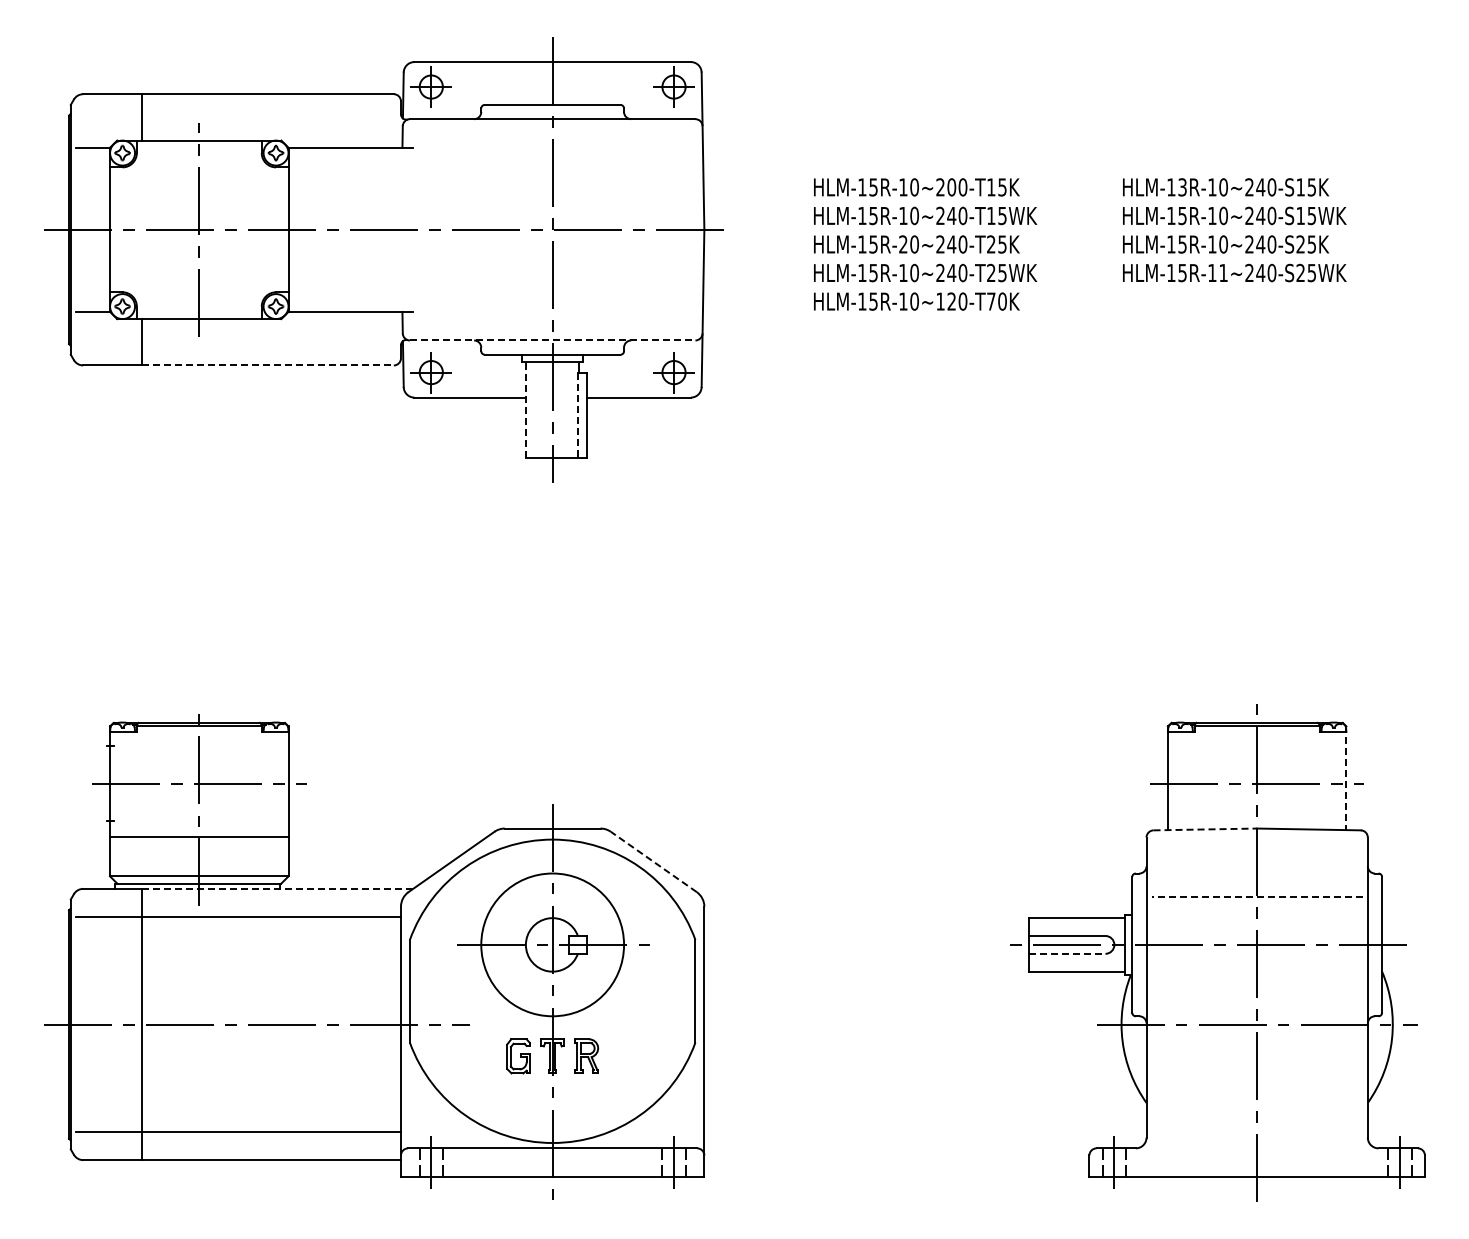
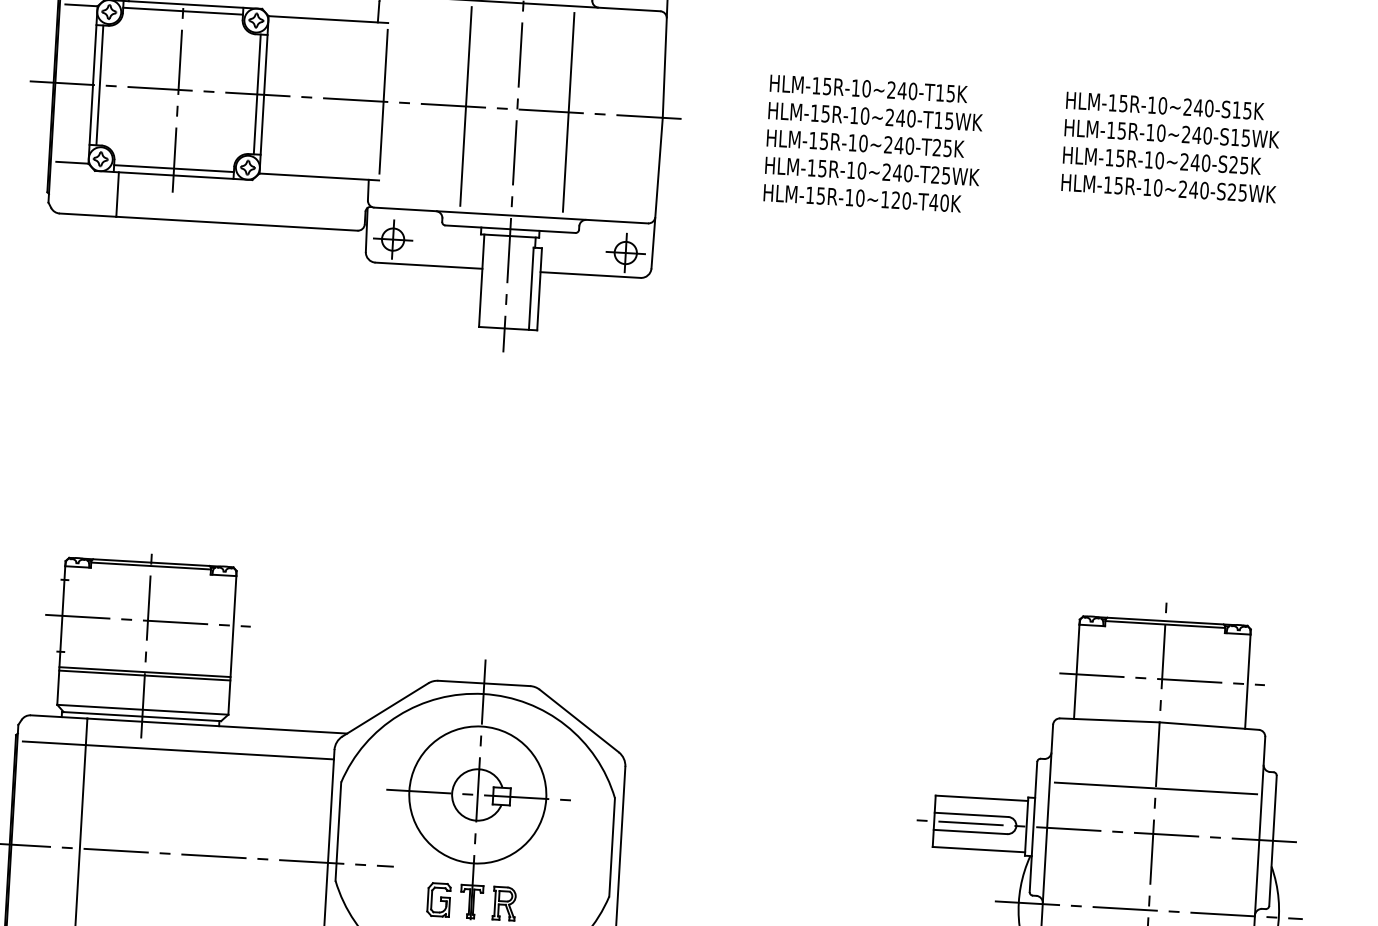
line: (198, 147) -> (182, 10), added
text: (1182, 186) -> (1123, 102), HLM-13R-10~240-S15K -> HLM-15R-10~240-S15K
text: (951, 187) -> (902, 90), HLM-15R-10~200-T15K -> HLM-15R-10~240-T15K
line: (117, 229) -> (100, 85), added
line: (281, 229) -> (257, 94), added
line: (413, 229) -> (383, 101), added
line: (499, 229) -> (466, 106), added
line: (606, 229) -> (568, 112), added
text: (903, 244) -> (852, 142), HLM-15R-20~240-T25K -> HLM-15R-10~240-T25K
text: (1223, 272) -> (1158, 187), HLM-15R-11~240-S25WK -> HLM-15R-10~240-S25WK
text: (990, 301) -> (933, 202), HLM-15R-10~120-T70K -> HLM-15R-10~120-T40K
line: (198, 311) -> (173, 168), added
line: (552, 340) -> (511, 215), dashed -> solid
line: (268, 365) -> (237, 223), dashed -> solid
line: (525, 409) -> (481, 280), dashed -> solid
line: (577, 415) -> (530, 288), dashed -> solid
line: (1346, 778) -> (1248, 679), dashed -> solid
line: (1205, 829) -> (1110, 720), dashed -> solid
line: (199, 840) -> (144, 675), added
line: (653, 861) -> (579, 720), dashed -> solid
line: (278, 888) -> (218, 725), dashed -> solid
line: (1256, 897) -> (1155, 788), dashed -> solid
line: (1067, 953) -> (970, 831), dashed -> solid

